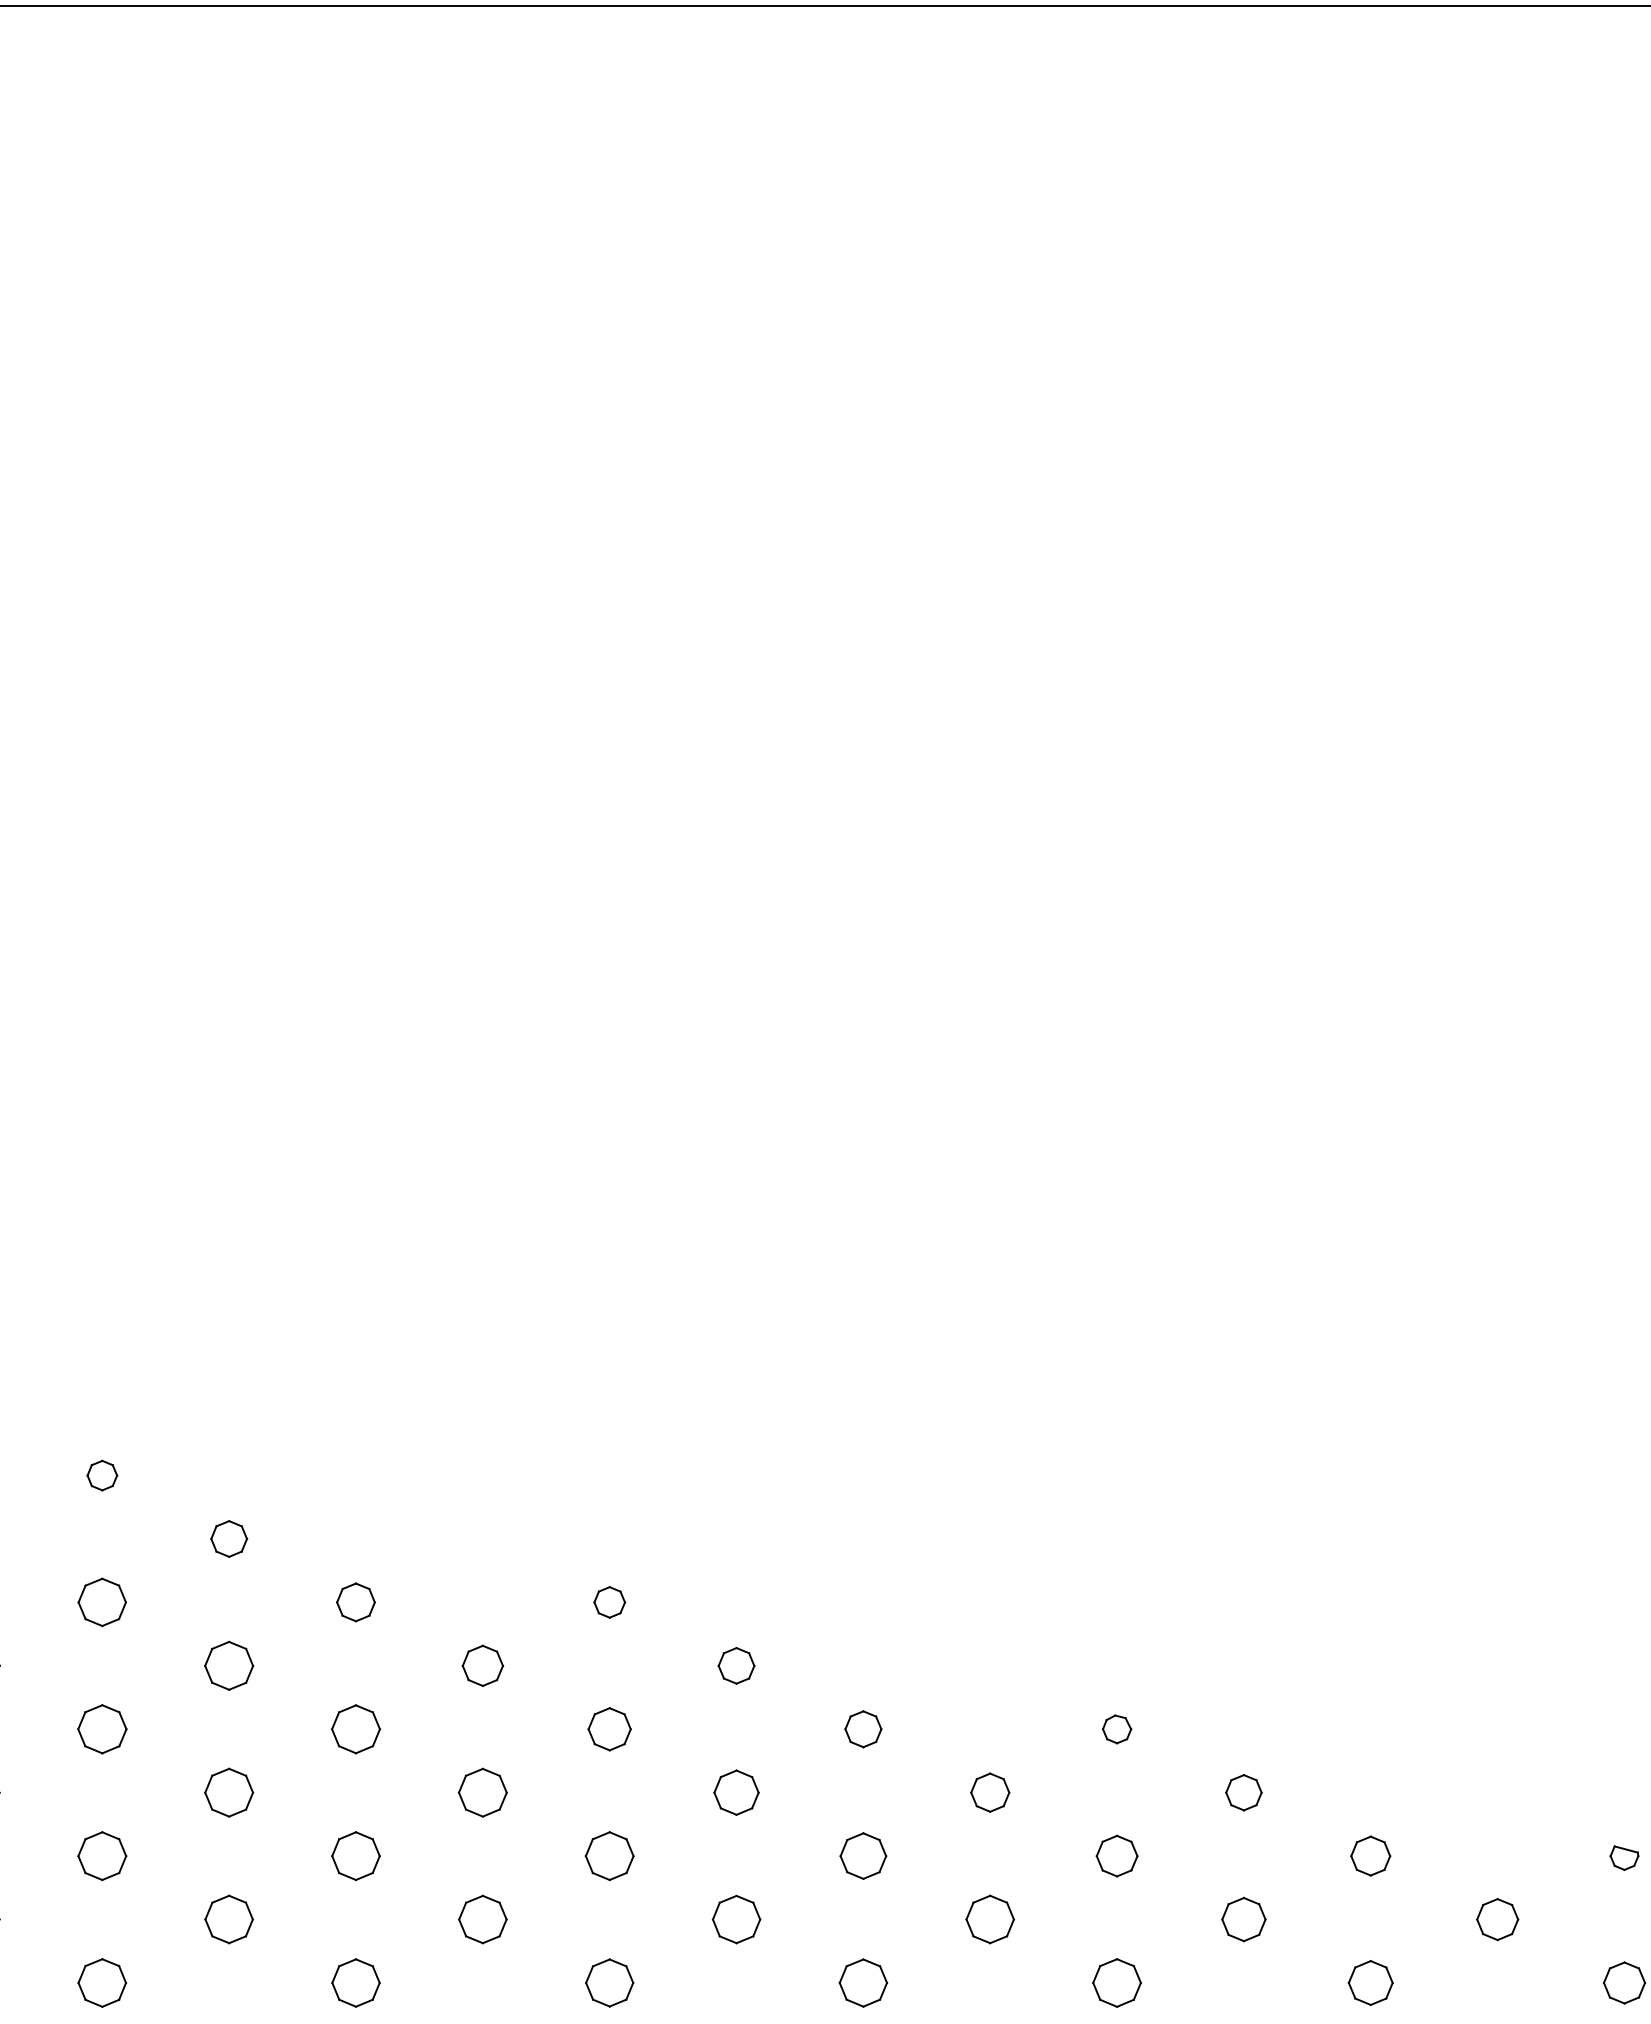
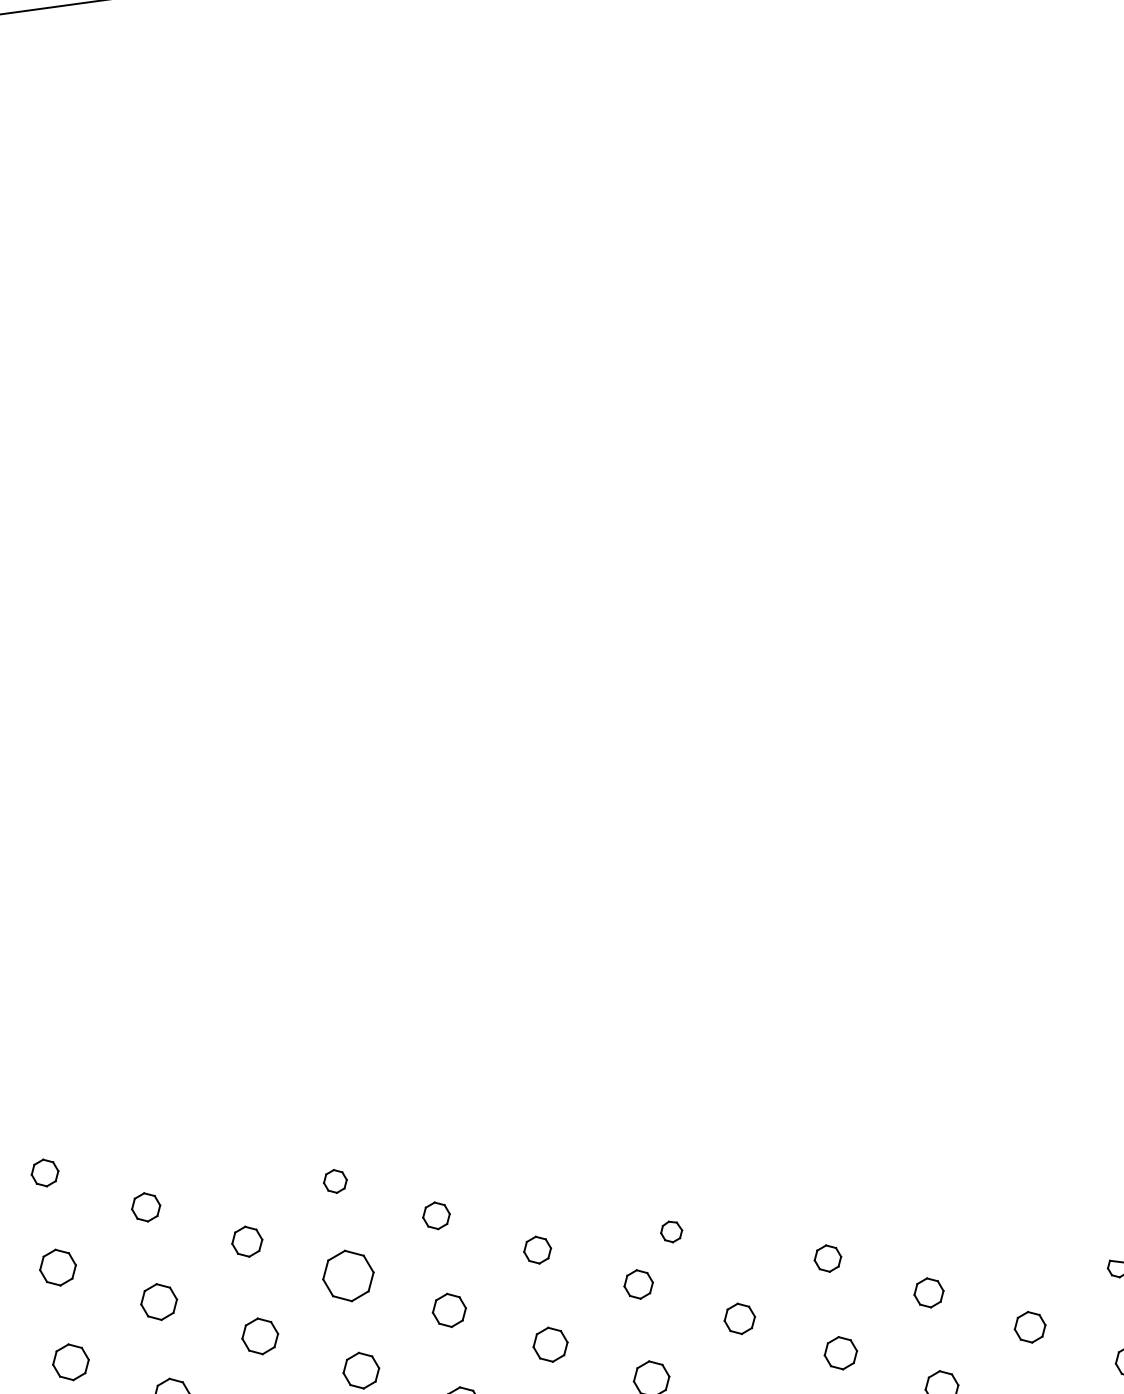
part: (609, 1729) -> (348, 1276), size x1.6
part: (1117, 1729) -> (671, 1231), moved

